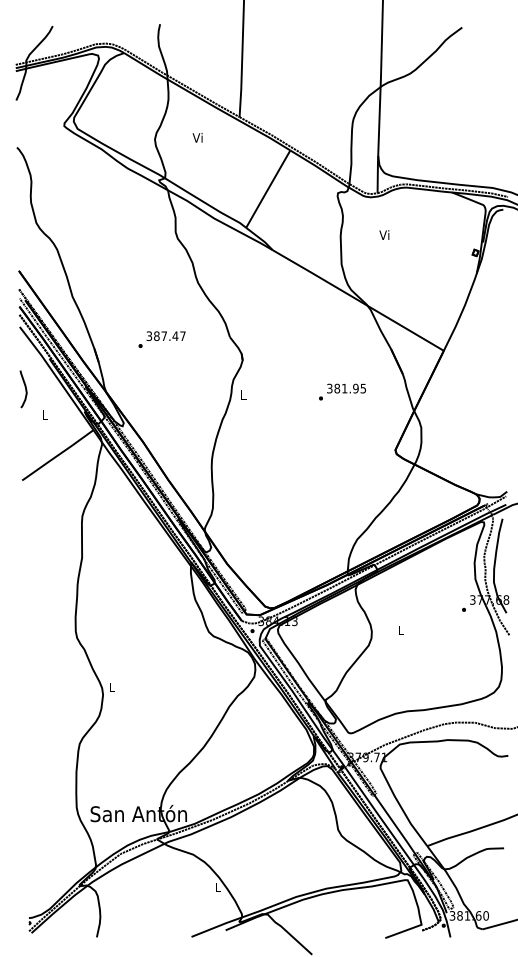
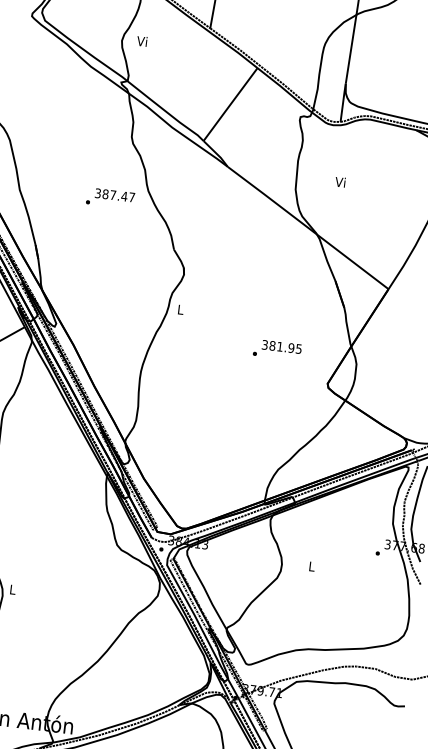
text: (197, 137) -> (142, 41), moved
text: (384, 234) -> (340, 181), moved
text: (161, 339) -> (109, 198), moved
text: (342, 391) -> (277, 349), moved

